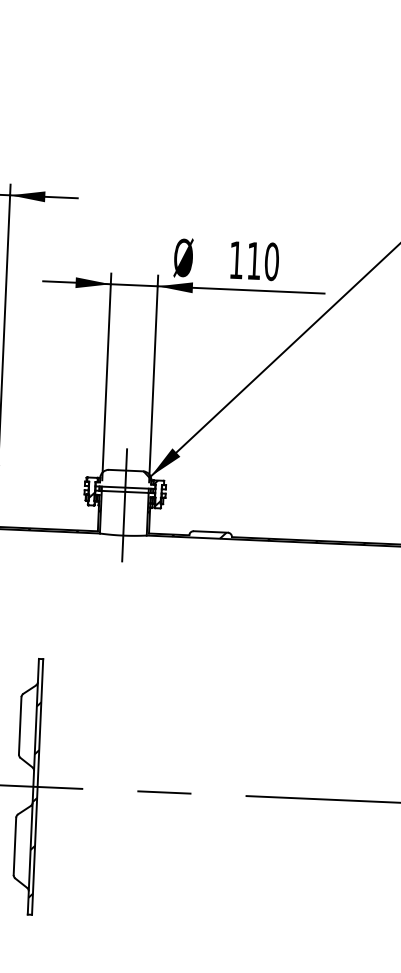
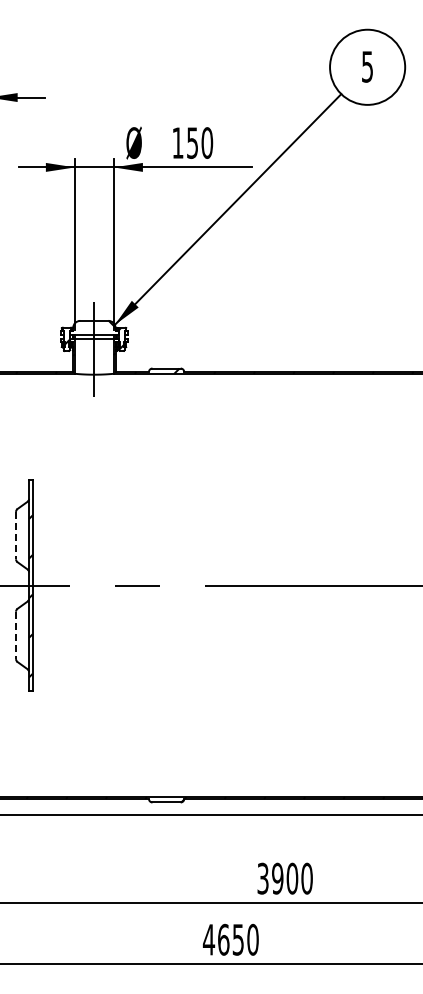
text: (254, 260) -> (192, 142), 110 -> 150
line: (20, 725) -> (16, 535), solid -> dashed
line: (15, 846) -> (16, 635), solid -> dashed

